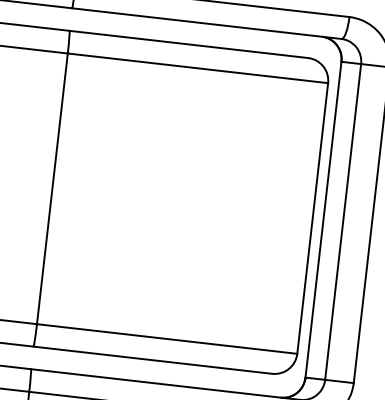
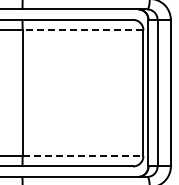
line: (196, 68) -> (82, 30), solid -> dashed
line: (167, 340) -> (83, 156), solid -> dashed

